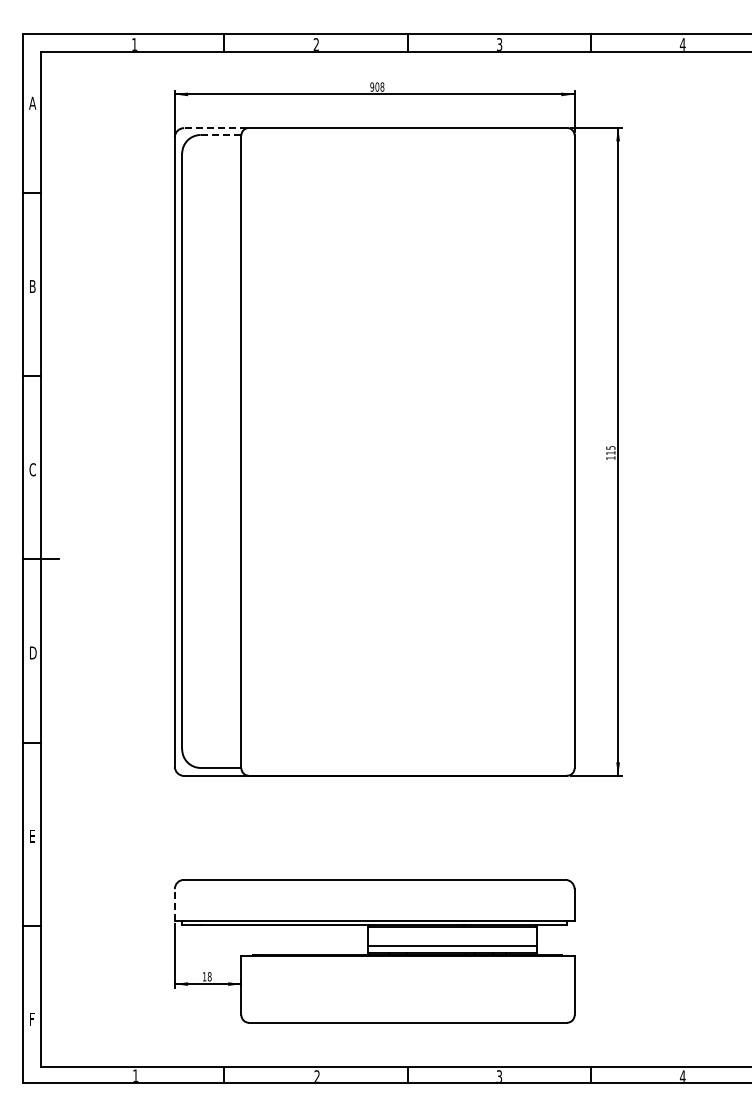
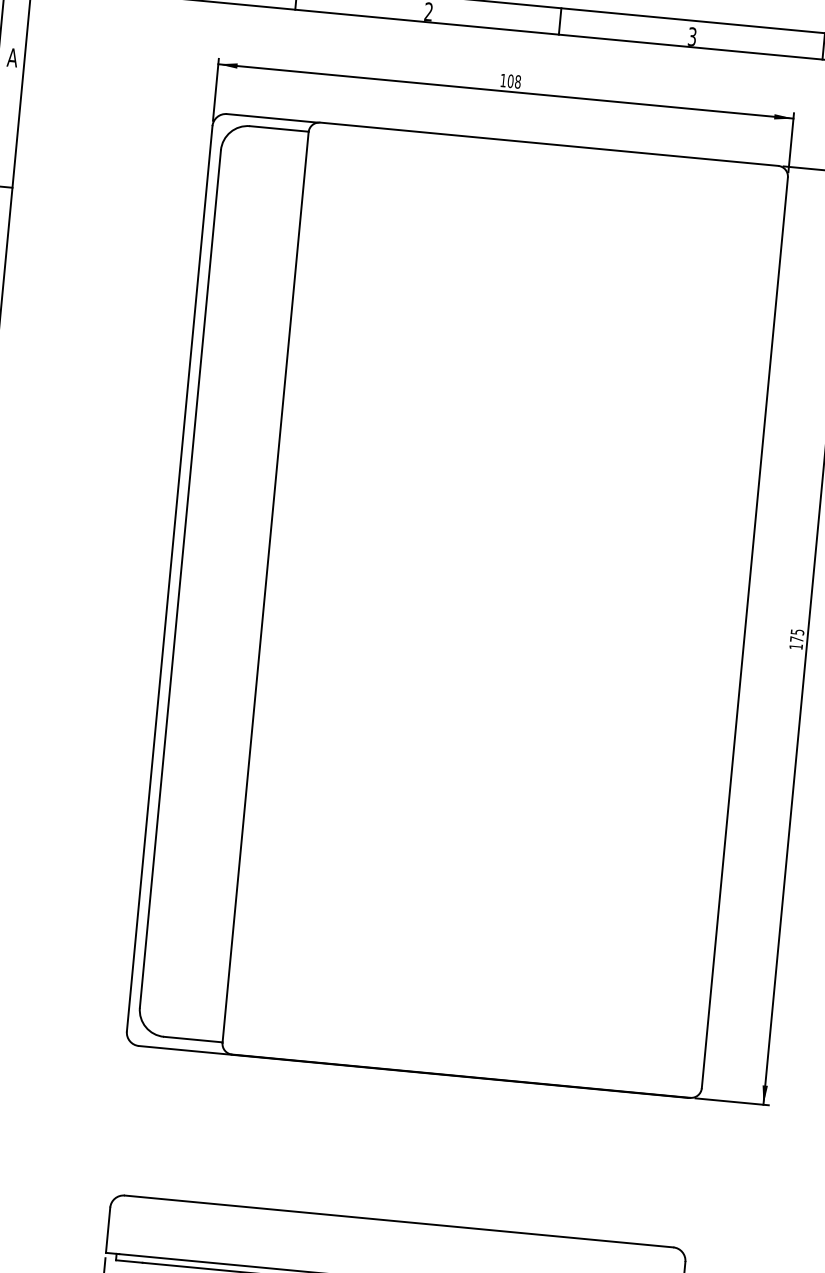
text: (372, 86) -> (503, 79), 908 -> 108
line: (215, 128) -> (272, 118), dashed -> solid
line: (220, 135) -> (278, 129), dashed -> solid
text: (610, 452) -> (796, 638), 115 -> 175
line: (174, 904) -> (107, 1229), dashed -> solid

